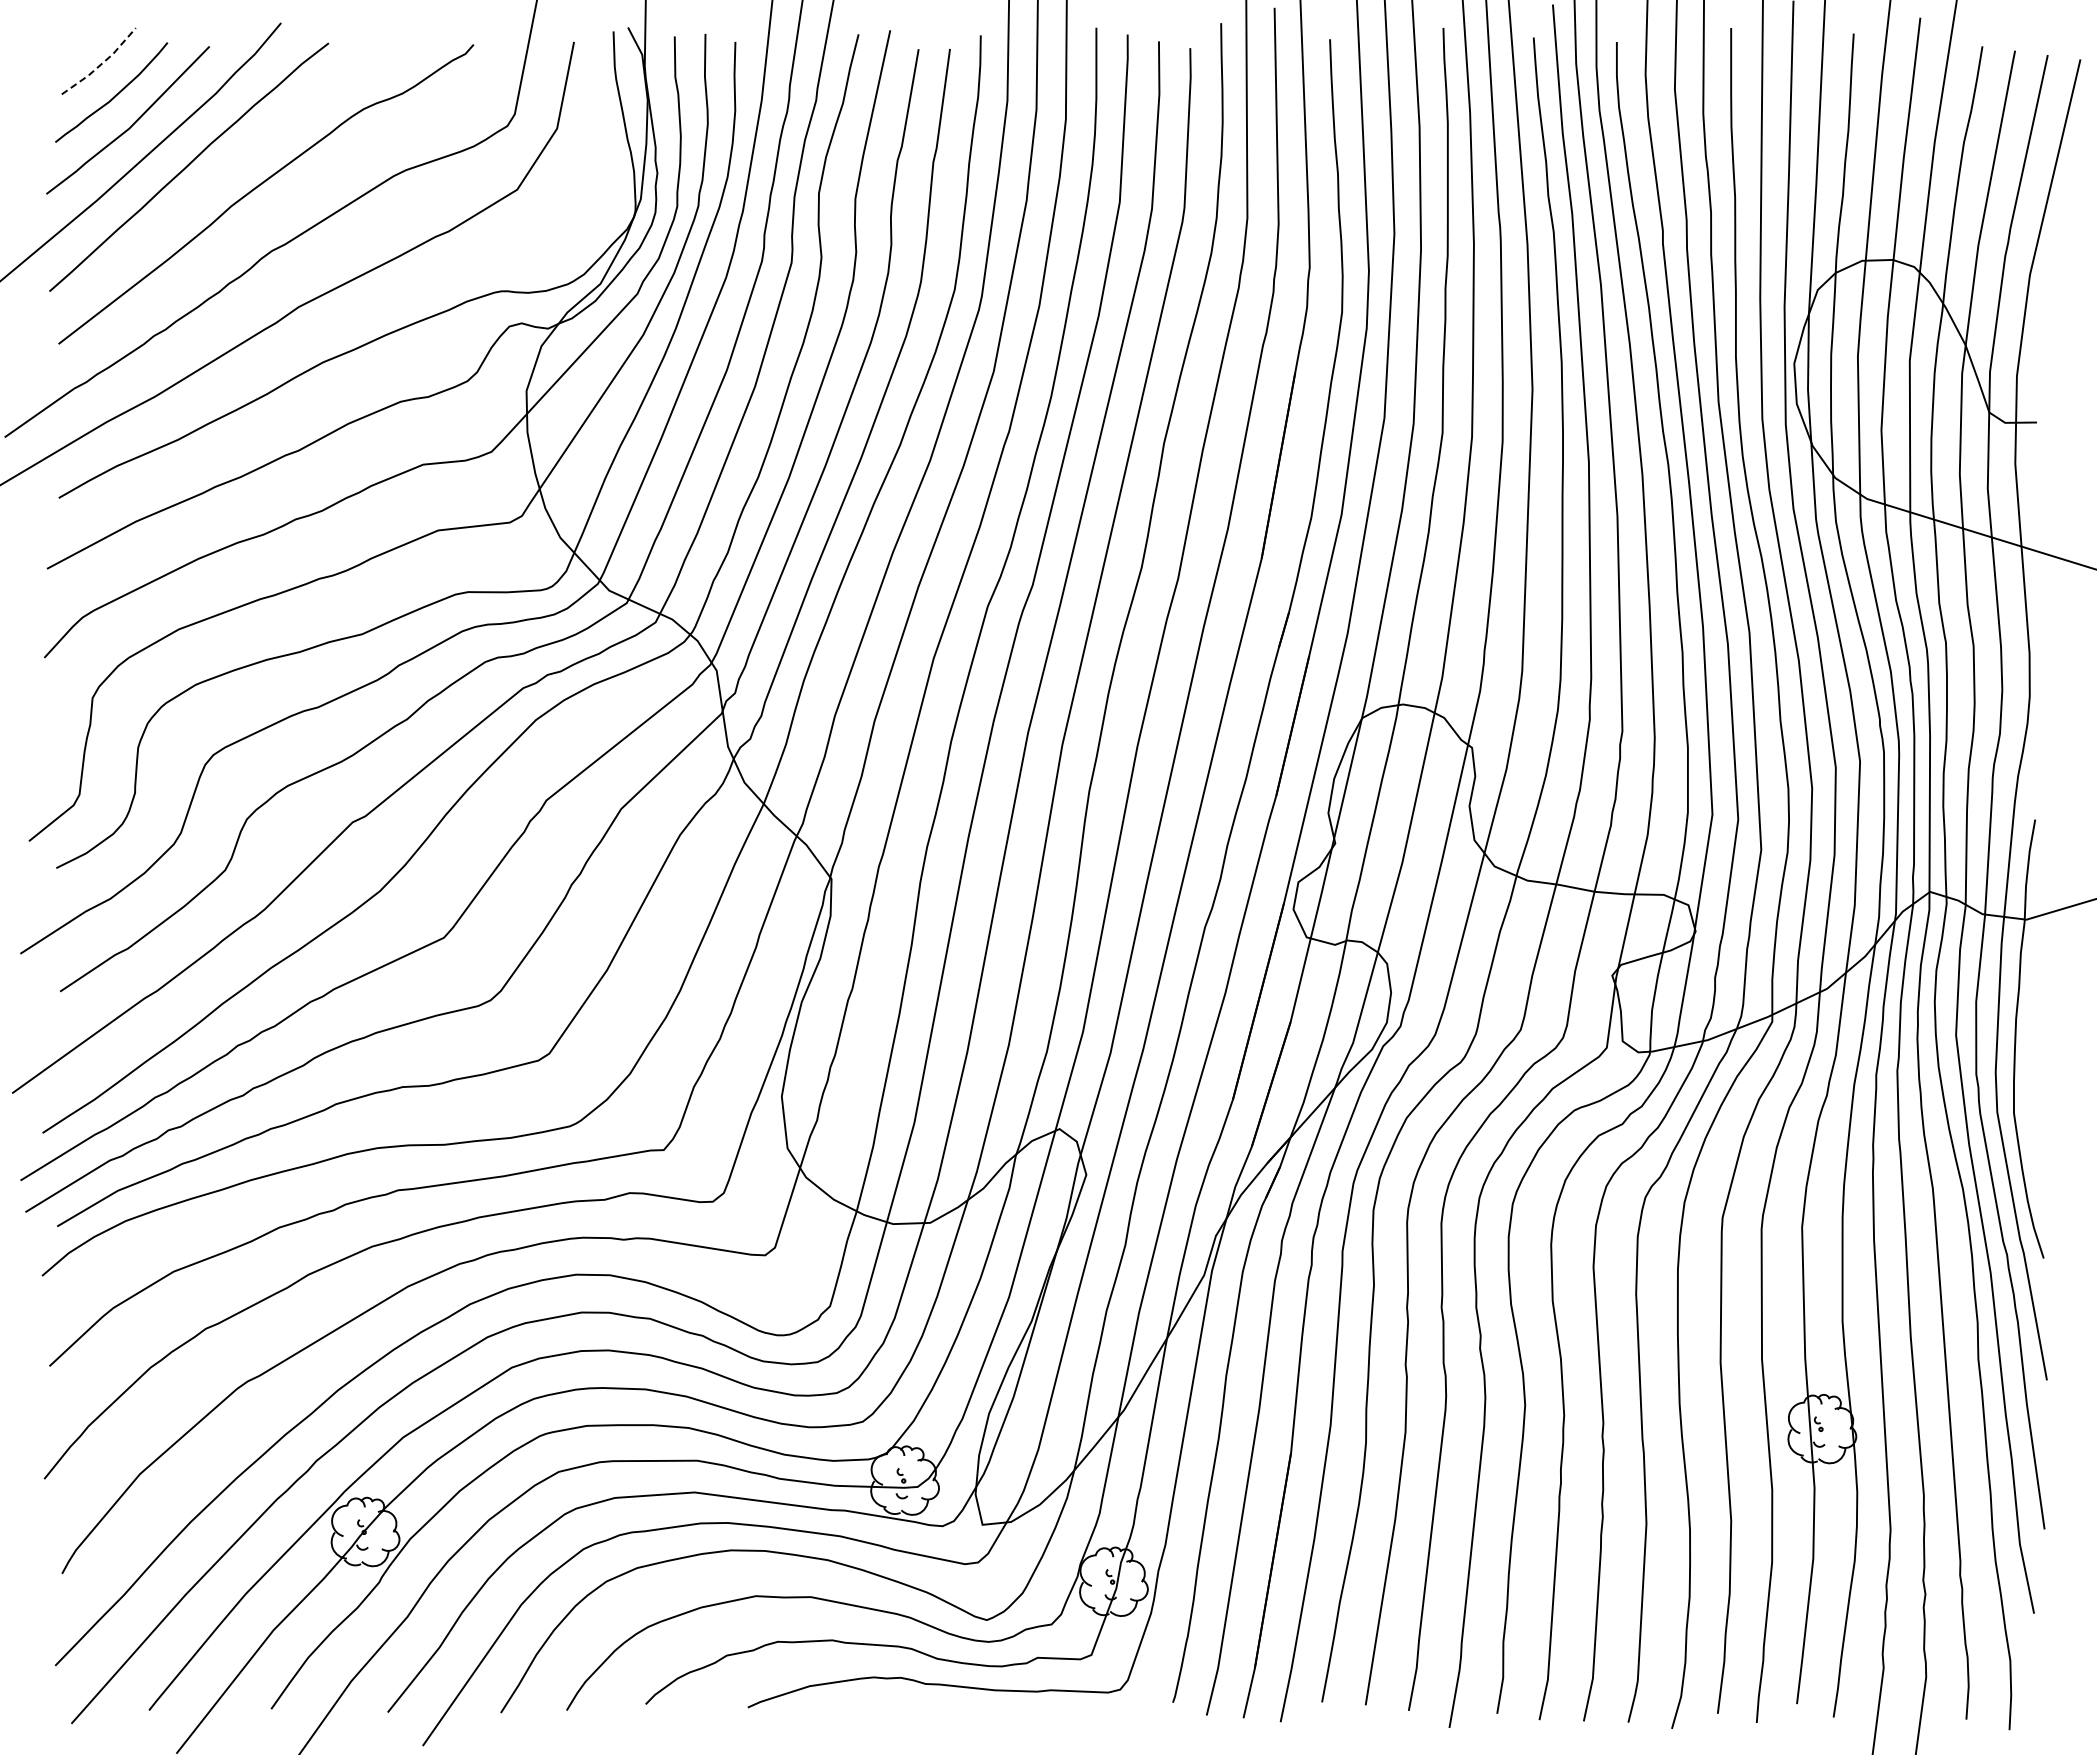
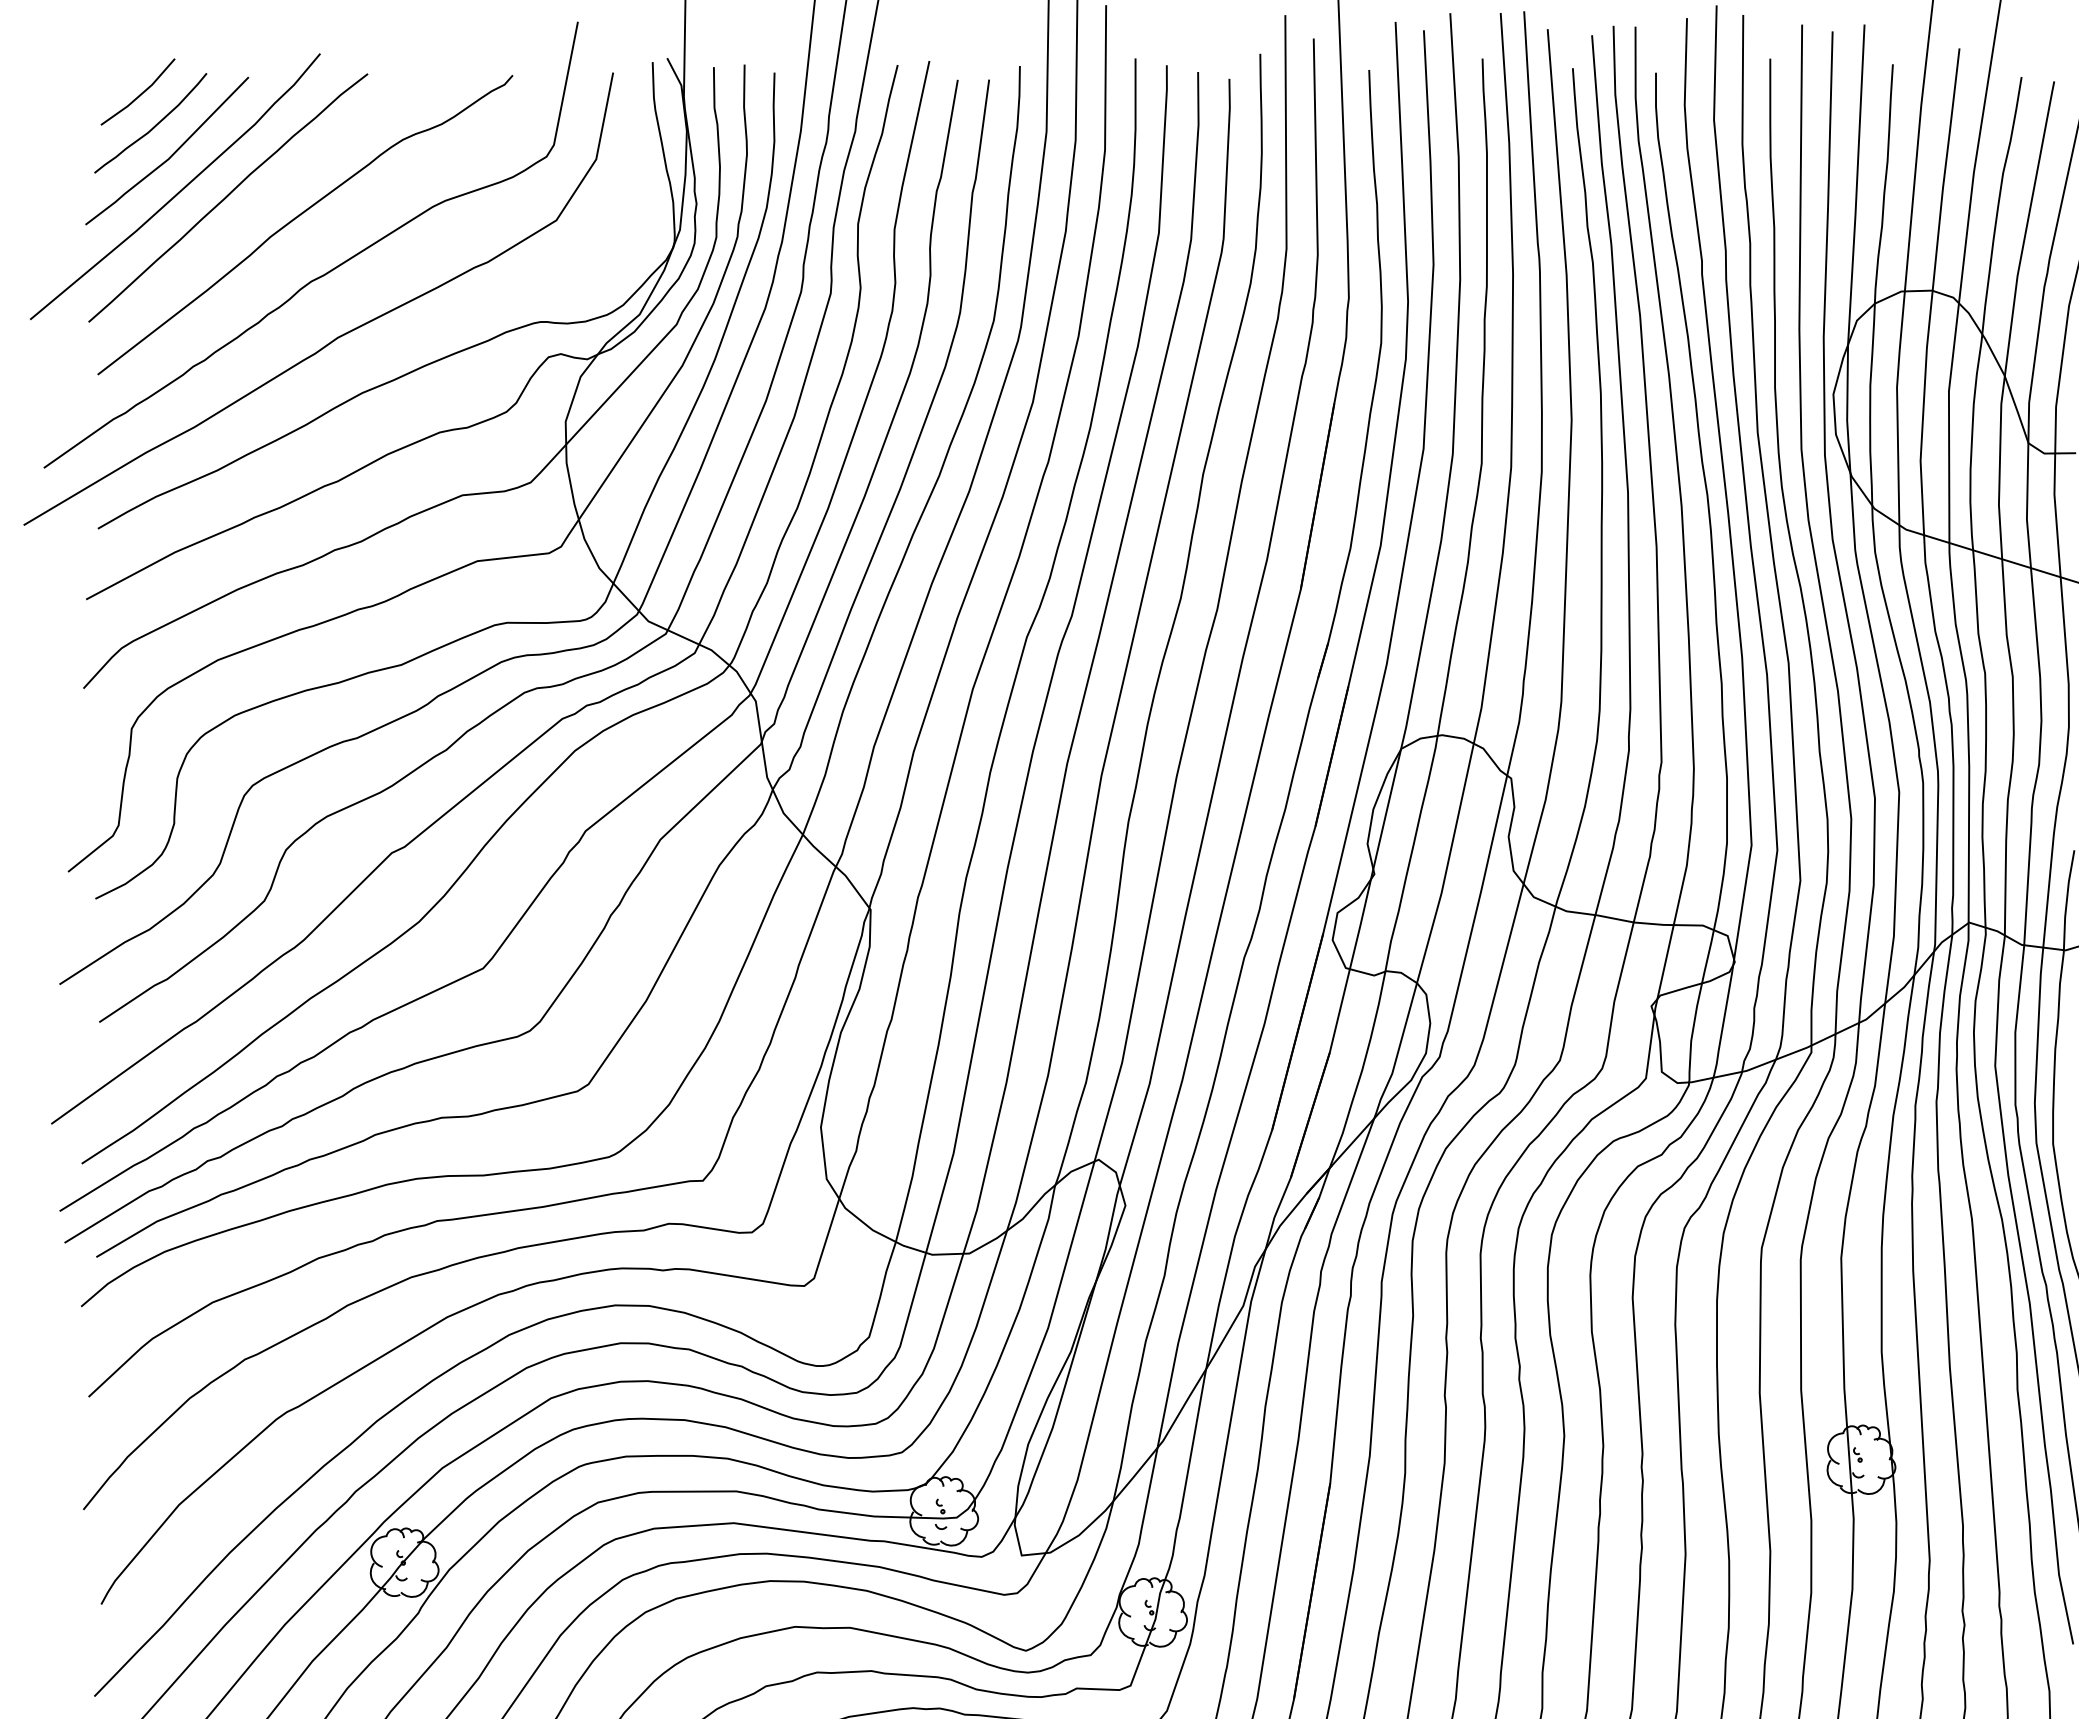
line: (101, 63) -> (140, 94), dashed -> solid

